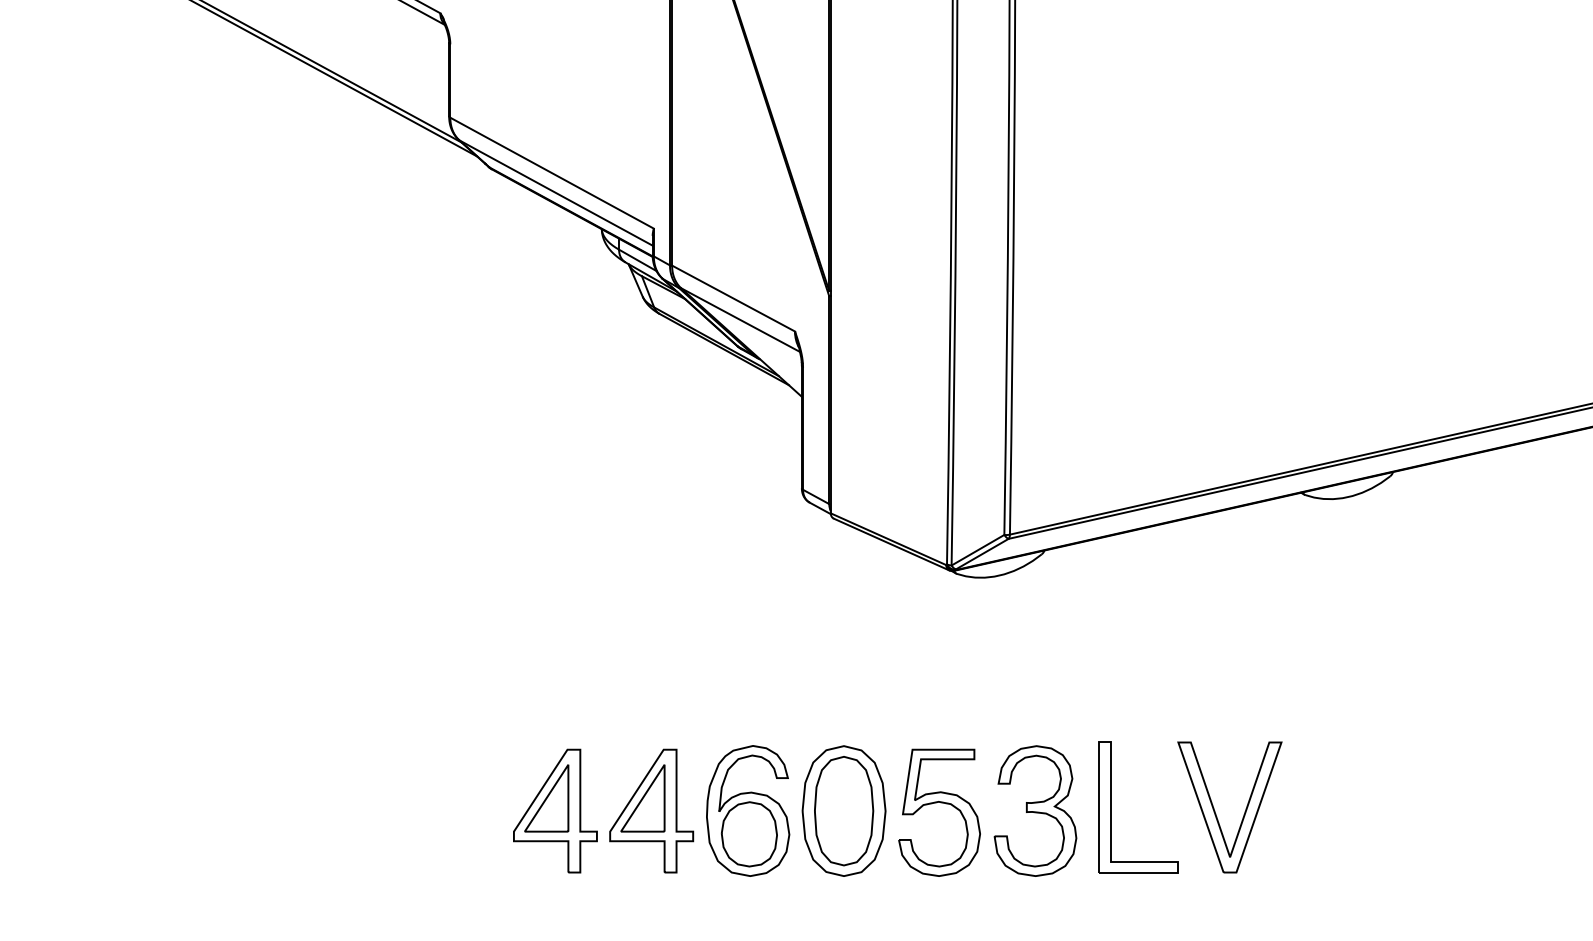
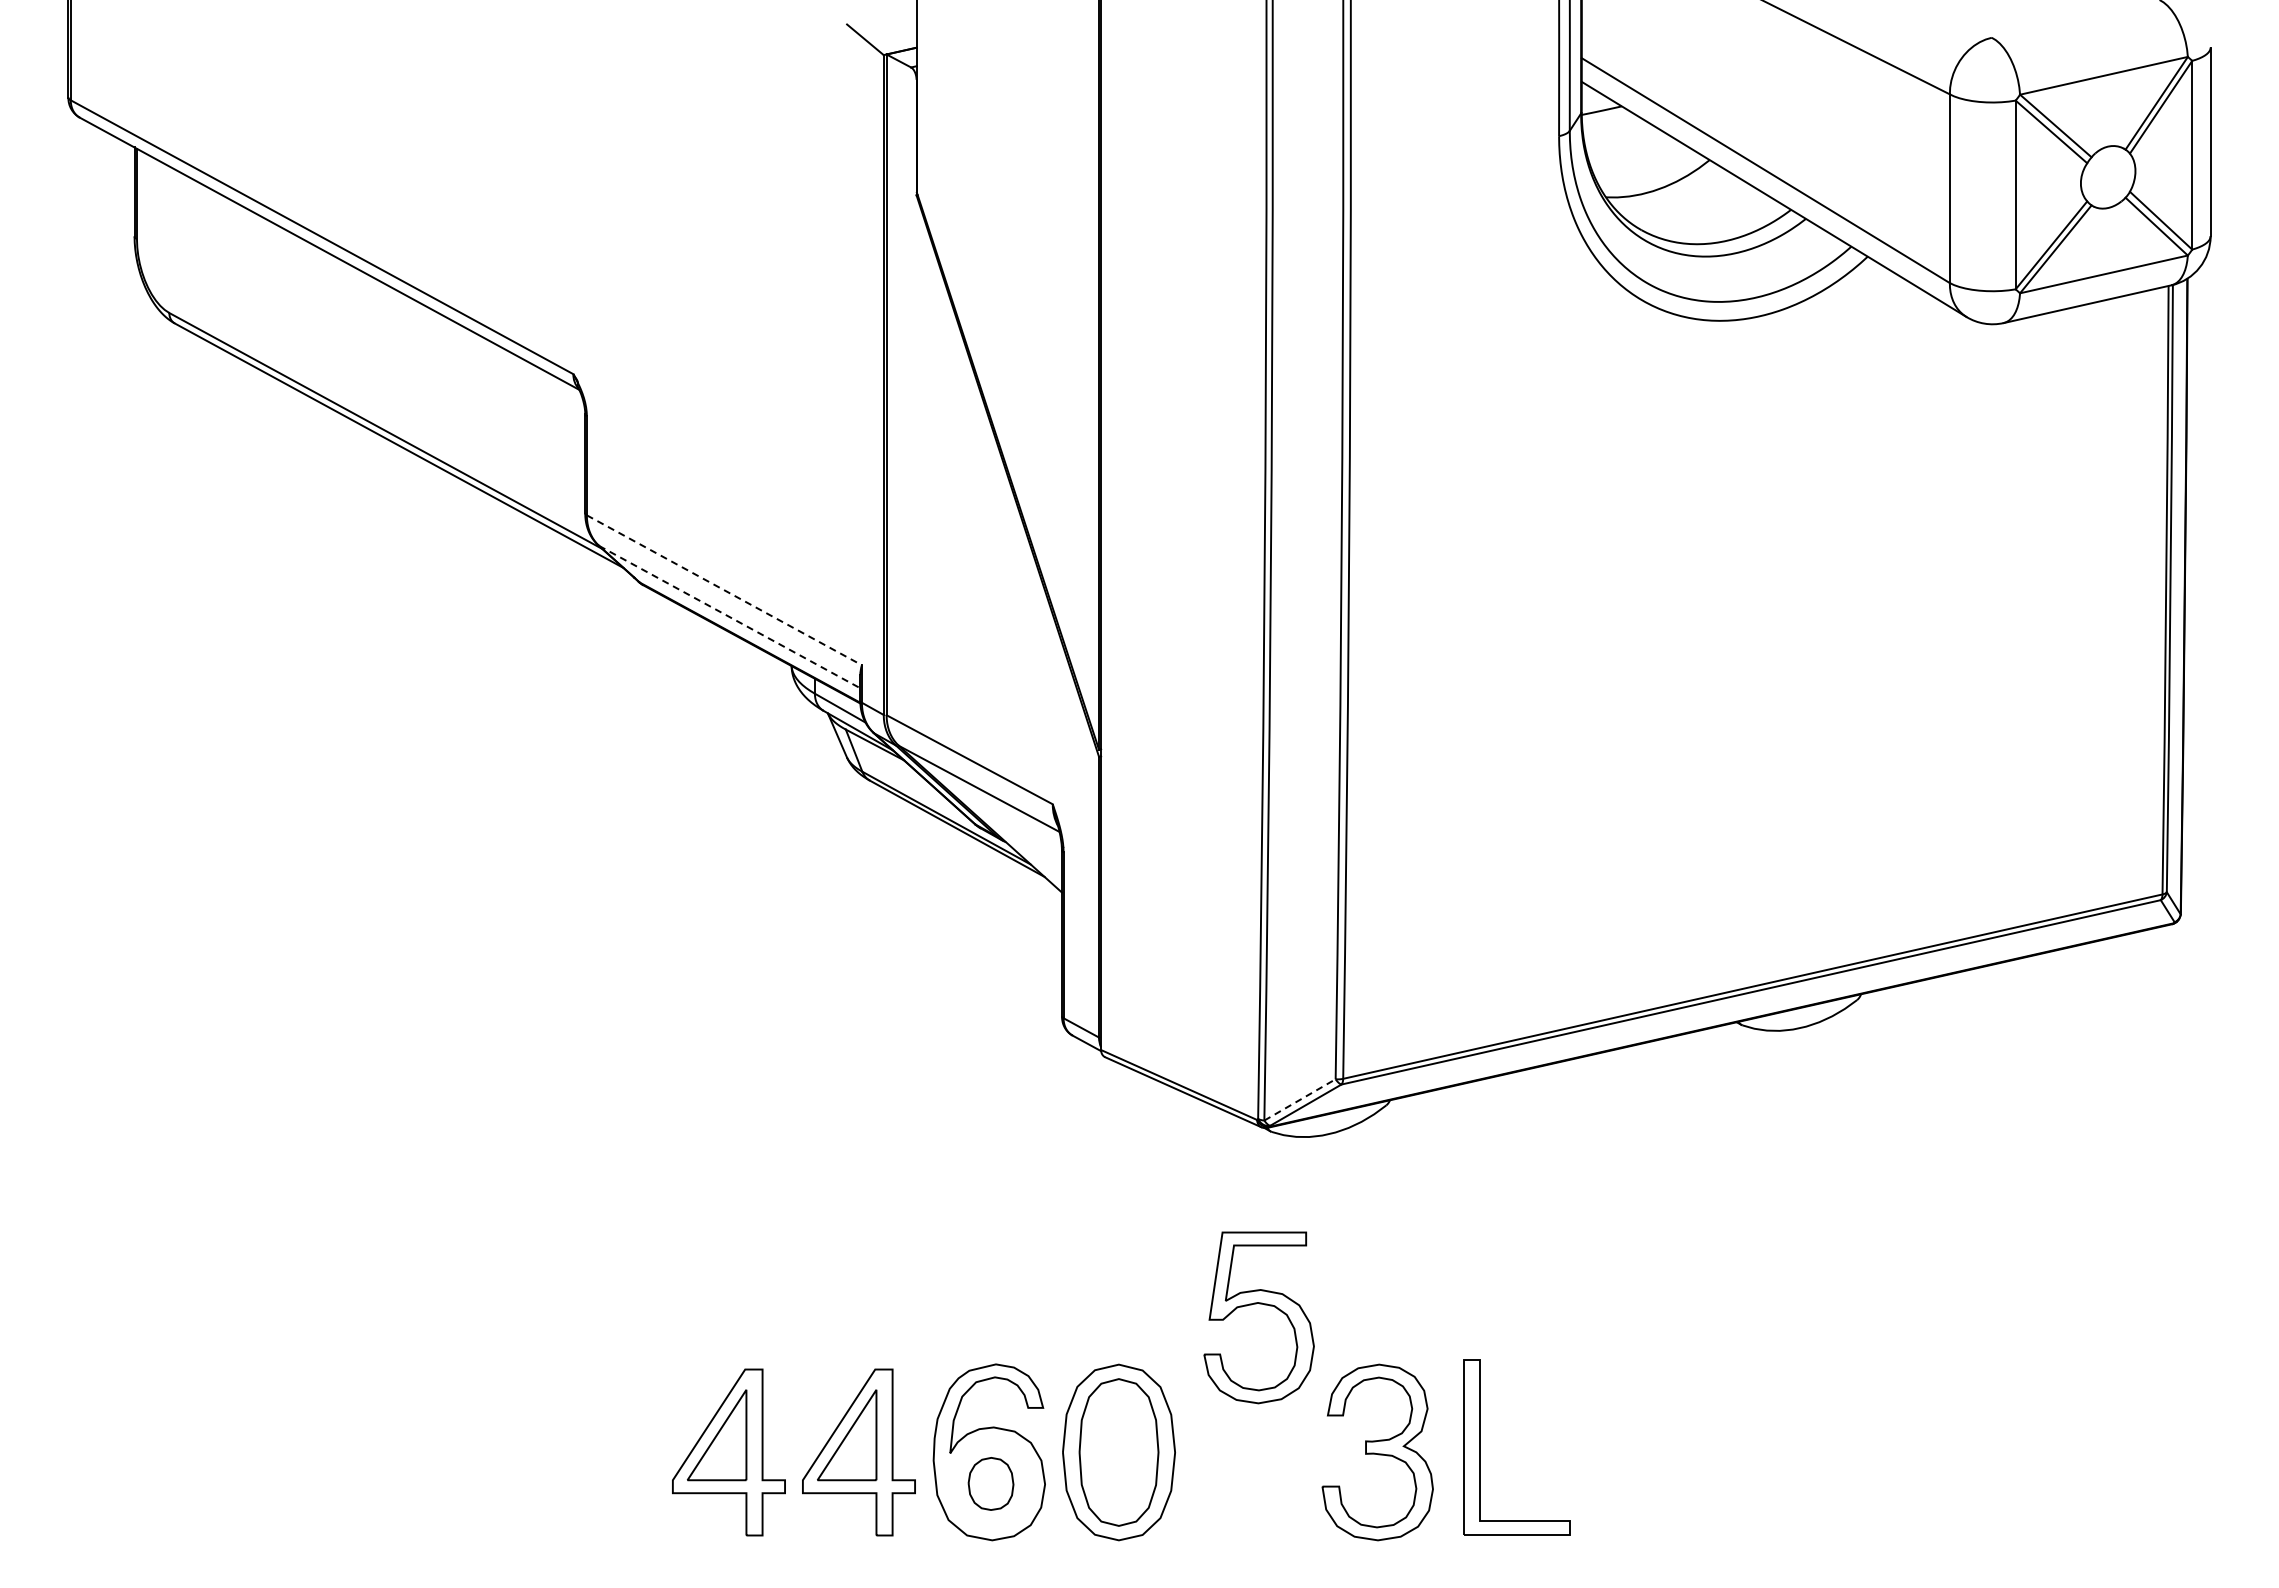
line: (552, 173) -> (724, 590), solid -> dashed
line: (555, 193) -> (729, 617), solid -> dashed
line: (978, 549) -> (1300, 1099), solid -> dashed
part: (939, 802) -> (1259, 1304), moved
part: (1215, 812) -> (1621, 1454), removed
part: (748, 834) -> (990, 1483), size x0.6

